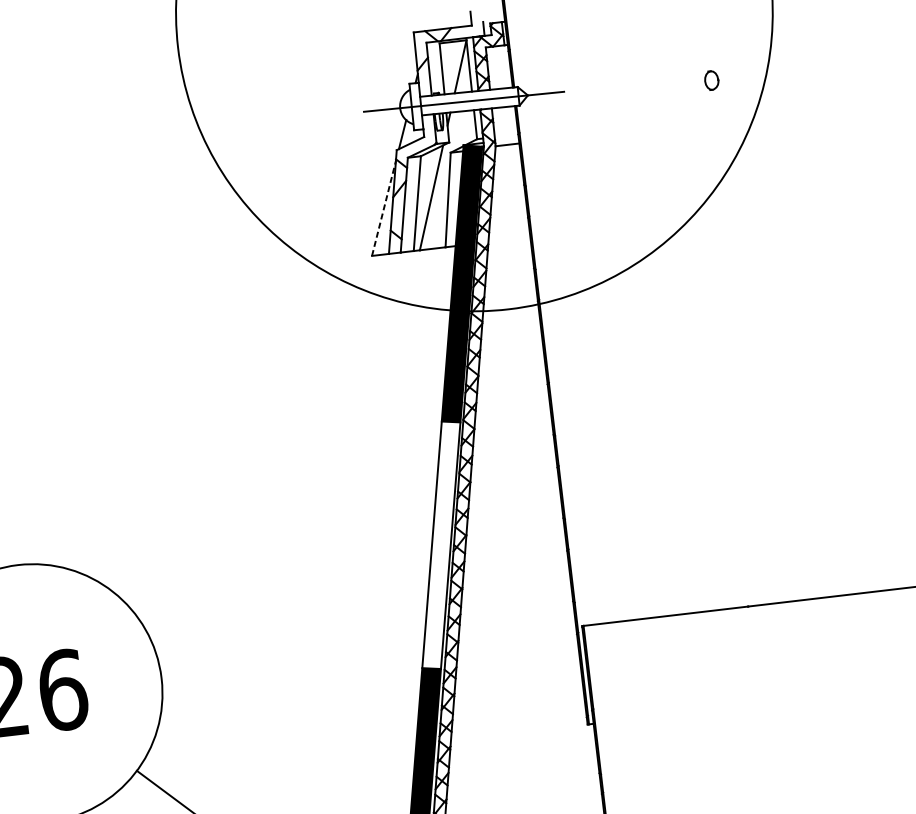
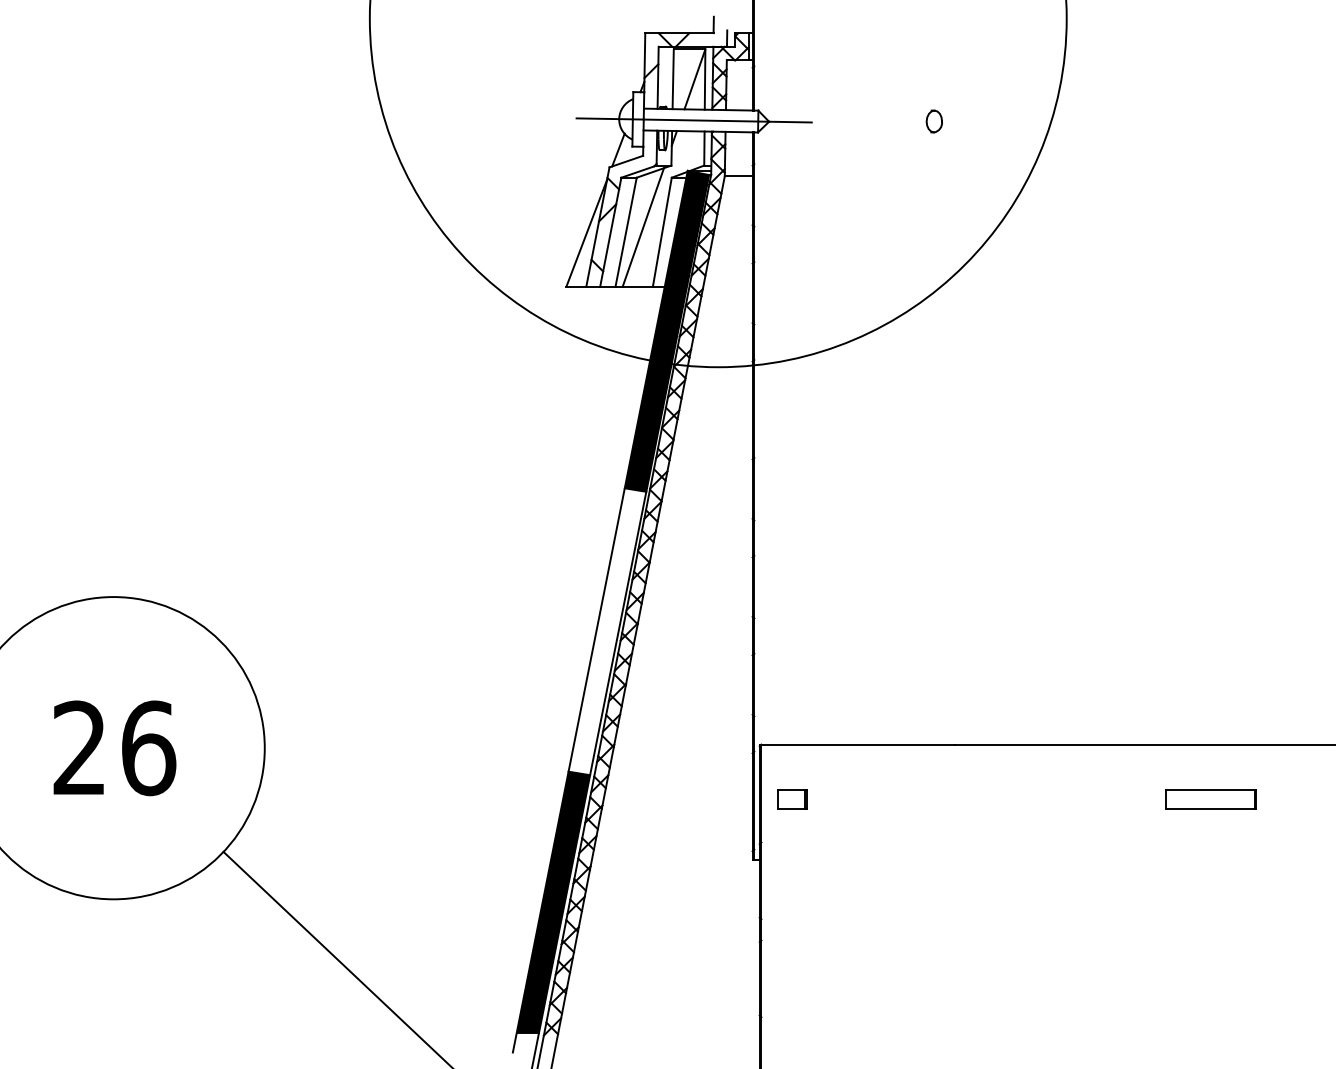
part: (710, 80) -> (933, 121), moved
line: (383, 207) -> (586, 232), dashed -> solid
part: (615, 669) -> (792, 799), added

